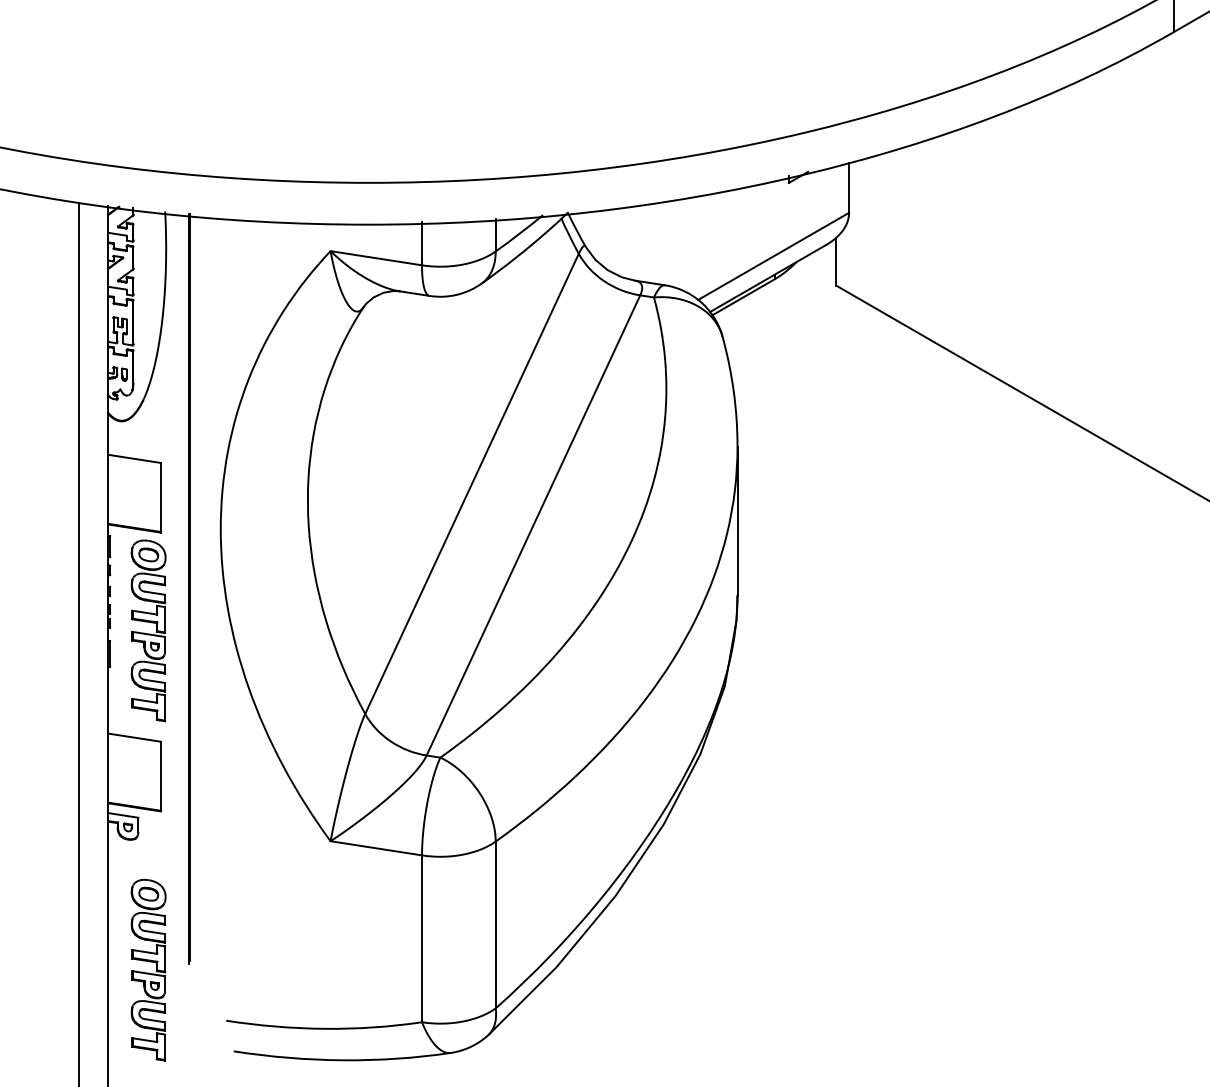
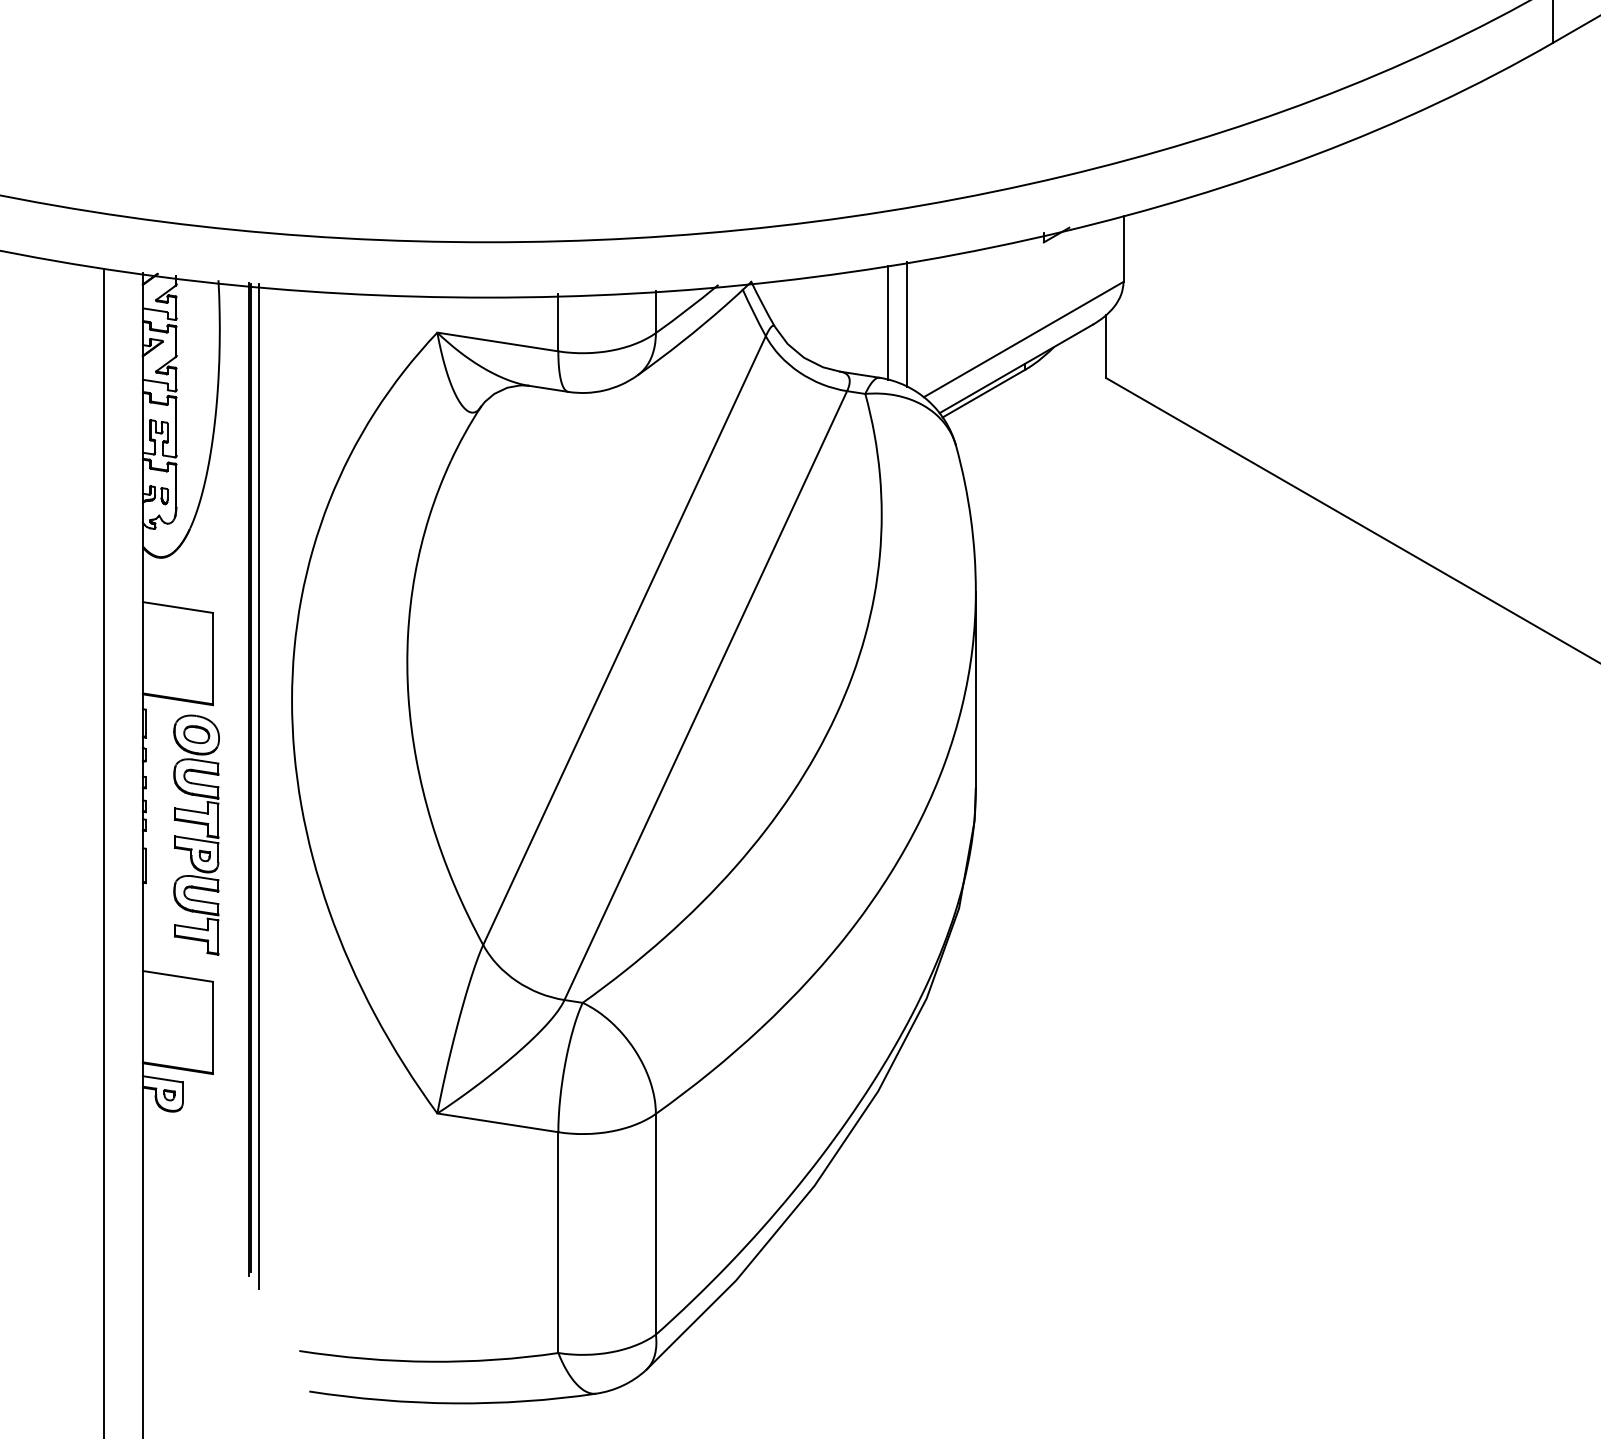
line: (670, 243) -> (887, 322), added
line: (685, 244) -> (907, 323), added
line: (196, 594) -> (259, 786), added
part: (148, 969) -> (196, 1283), removed

